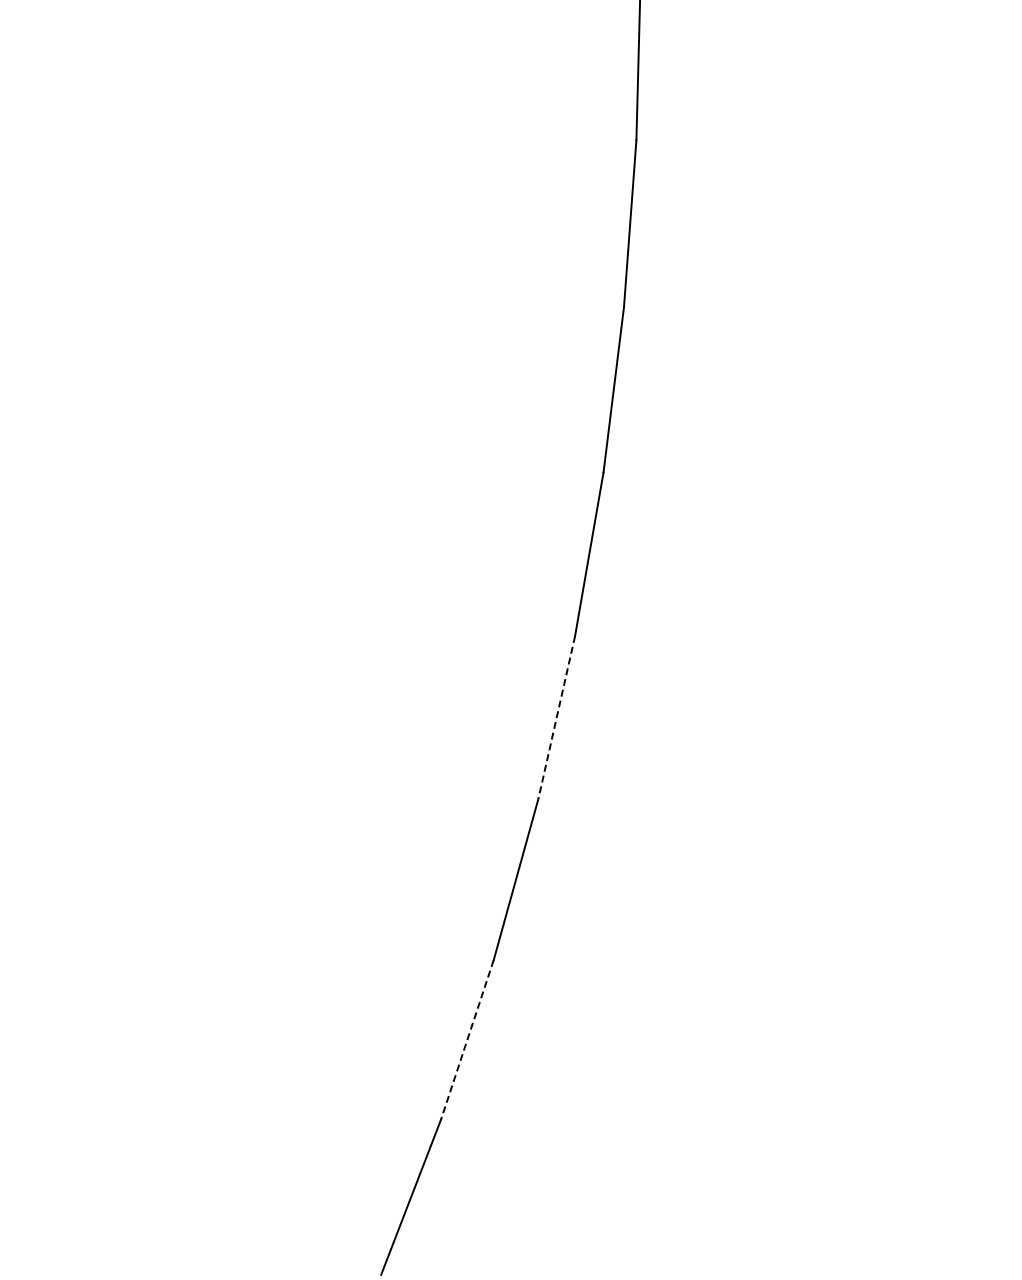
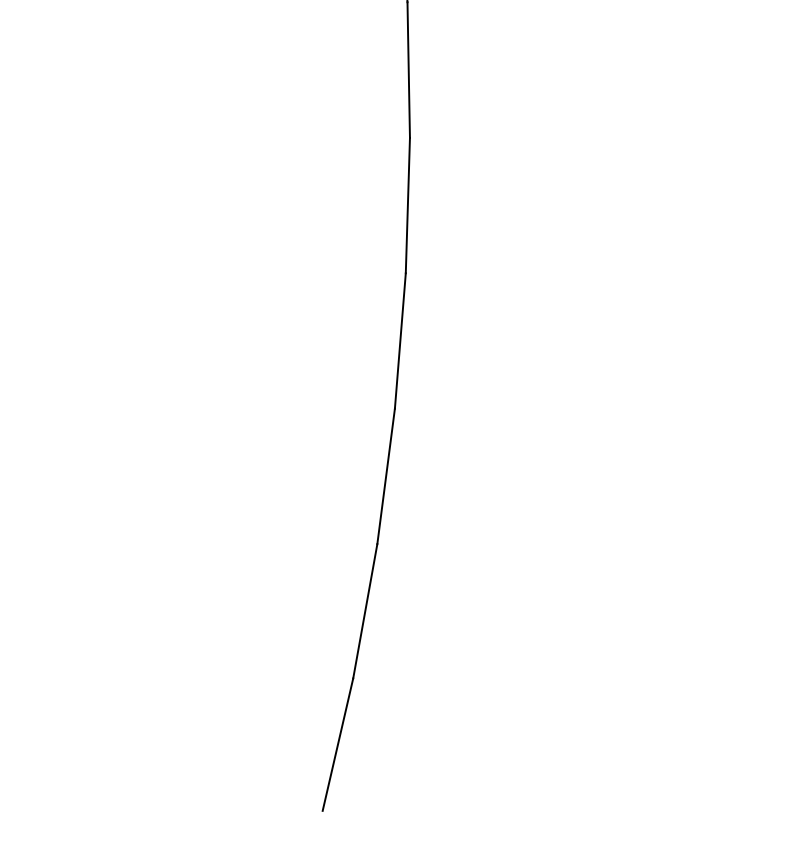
line: (556, 717) -> (400, 341), dashed -> solid
line: (467, 1039) -> (365, 611), dashed -> solid

